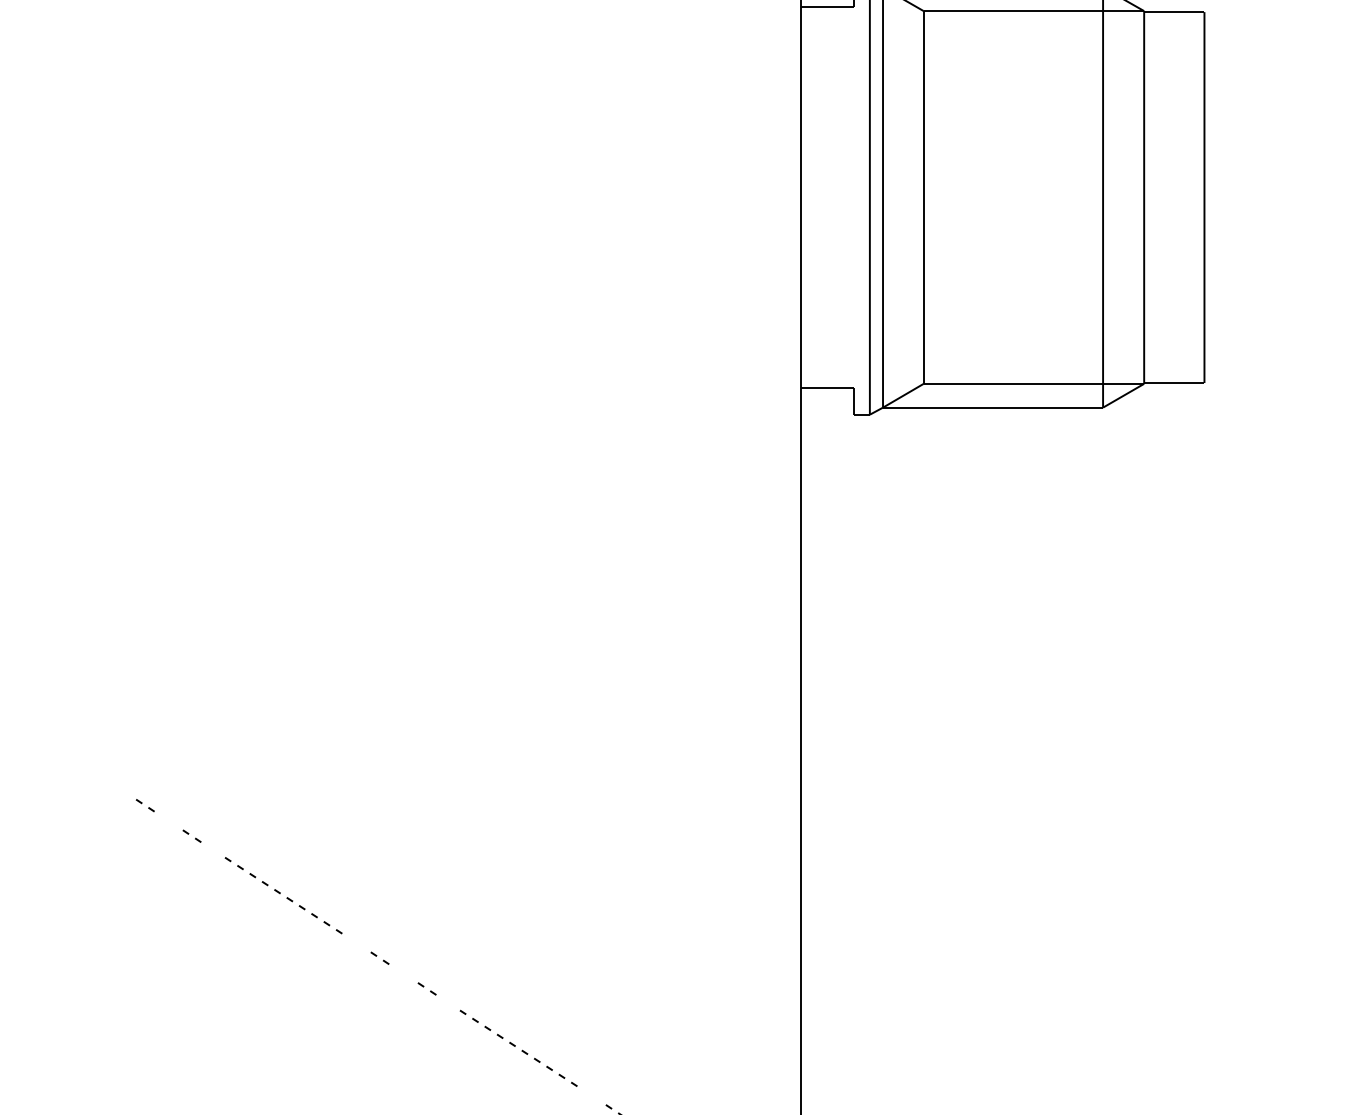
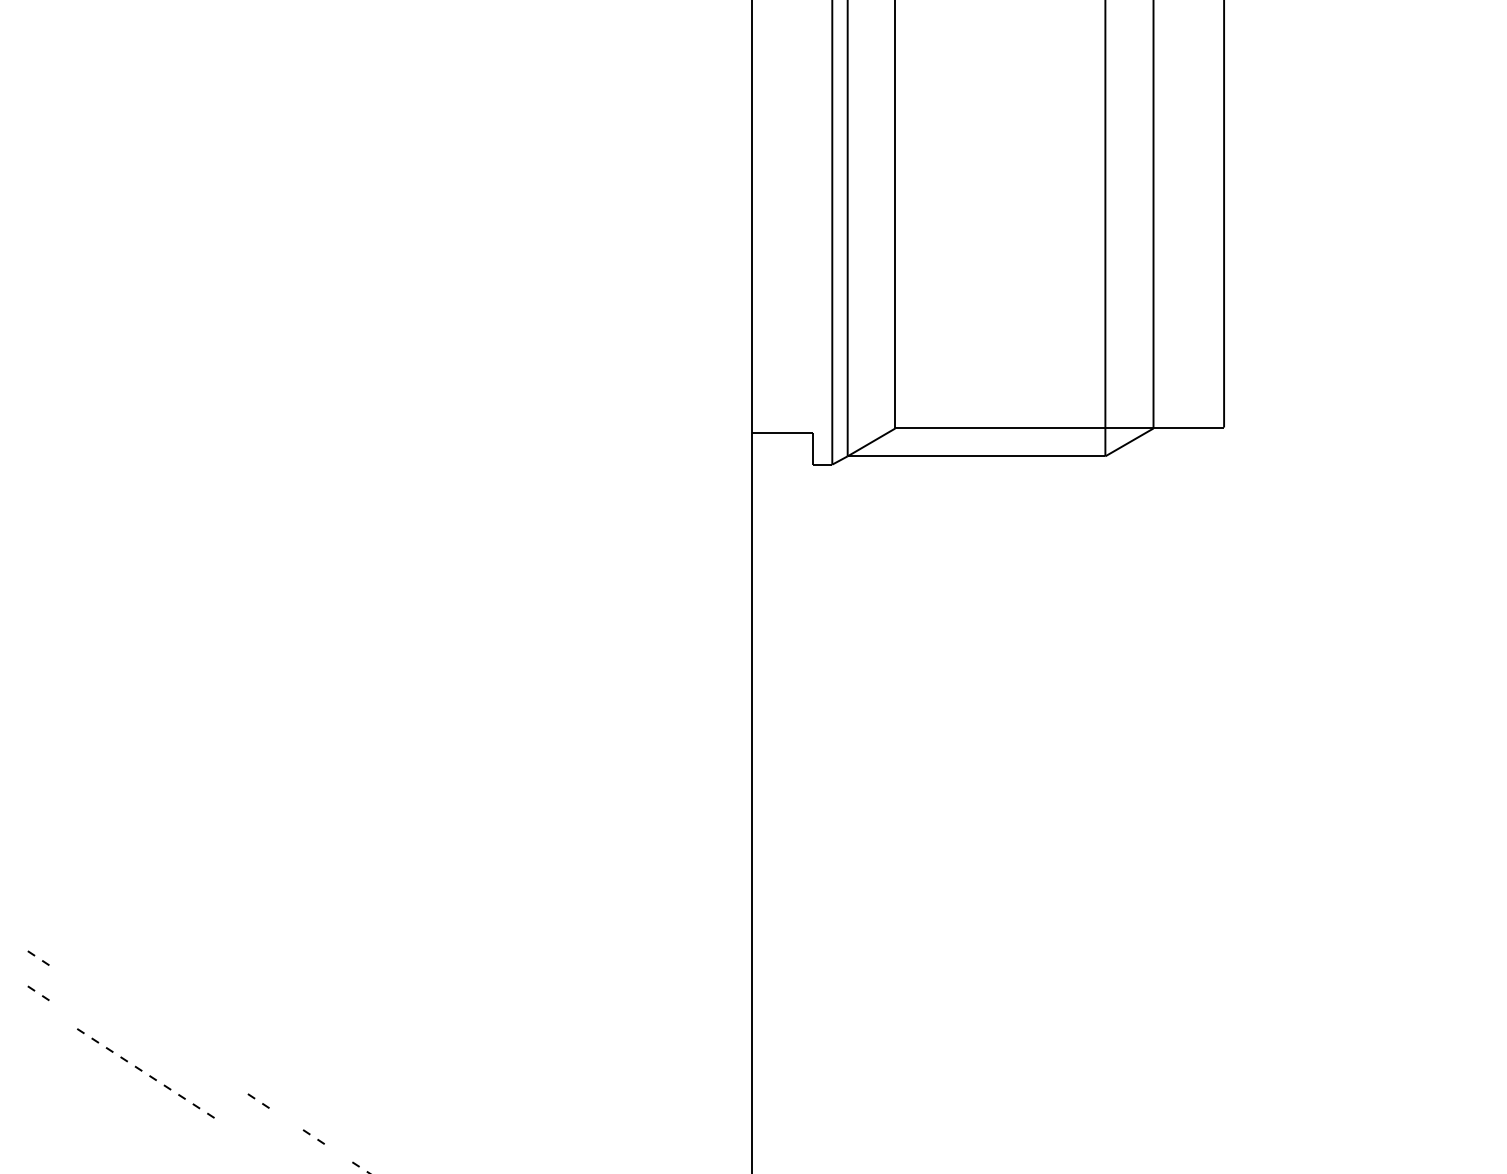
line: (189, 863) -> (35, 990), added
line: (280, 893) -> (142, 1070), moved

